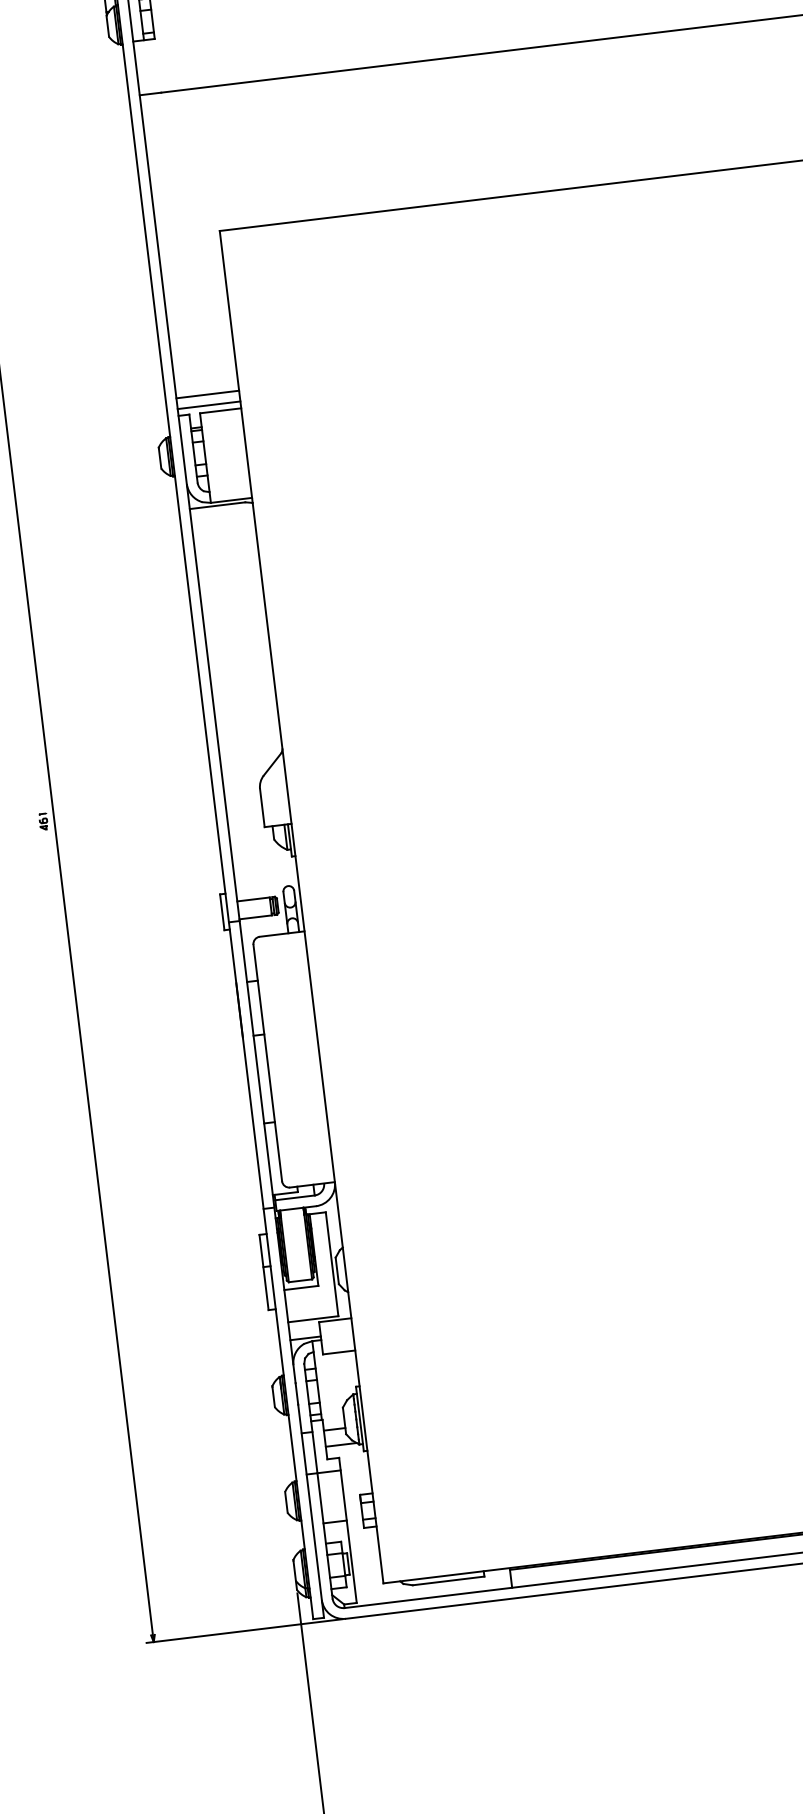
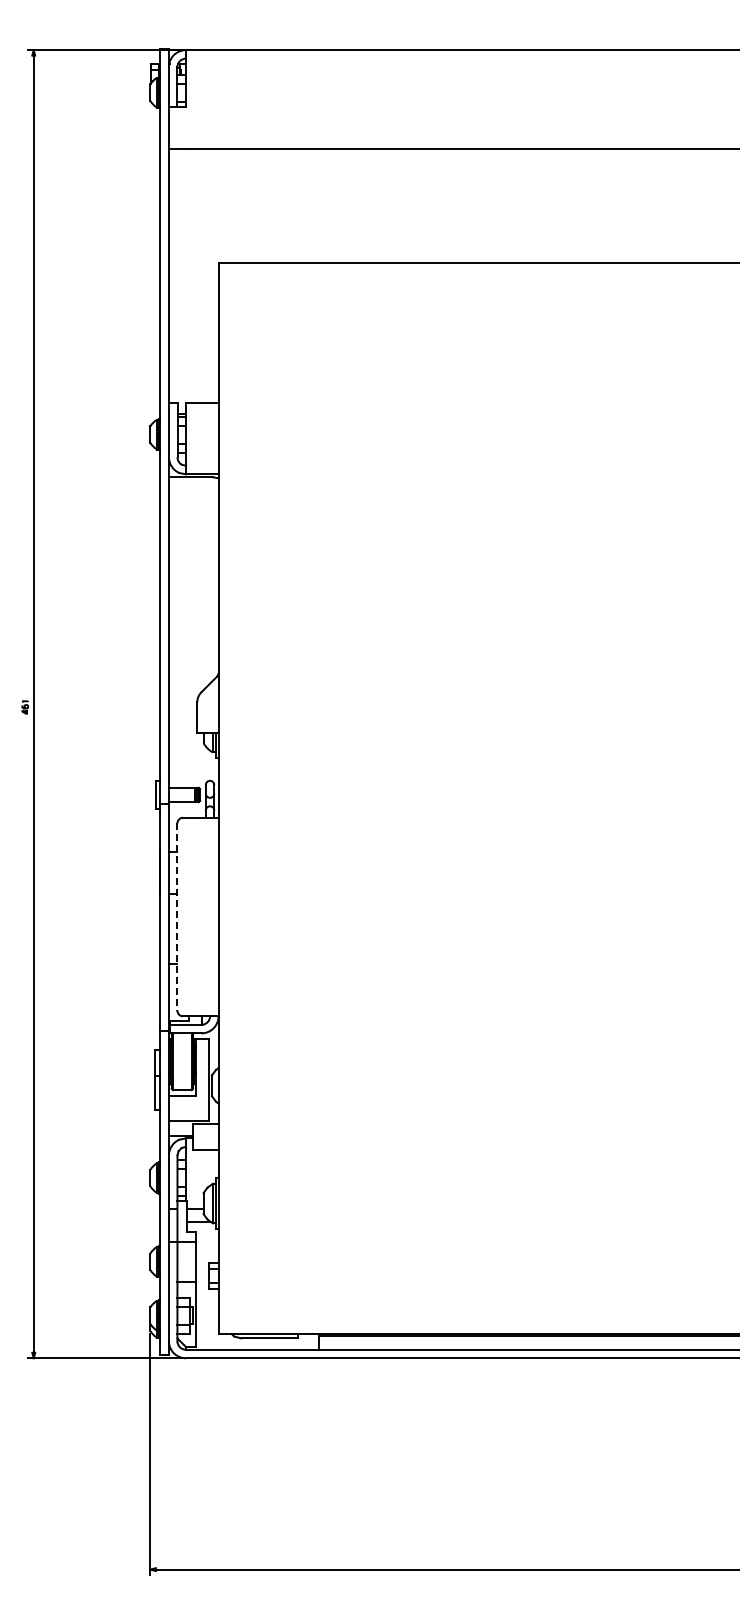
line: (207, 394) -> (193, 389), removed
line: (208, 404) -> (193, 397), removed
line: (267, 1063) -> (177, 917), solid -> dashed

